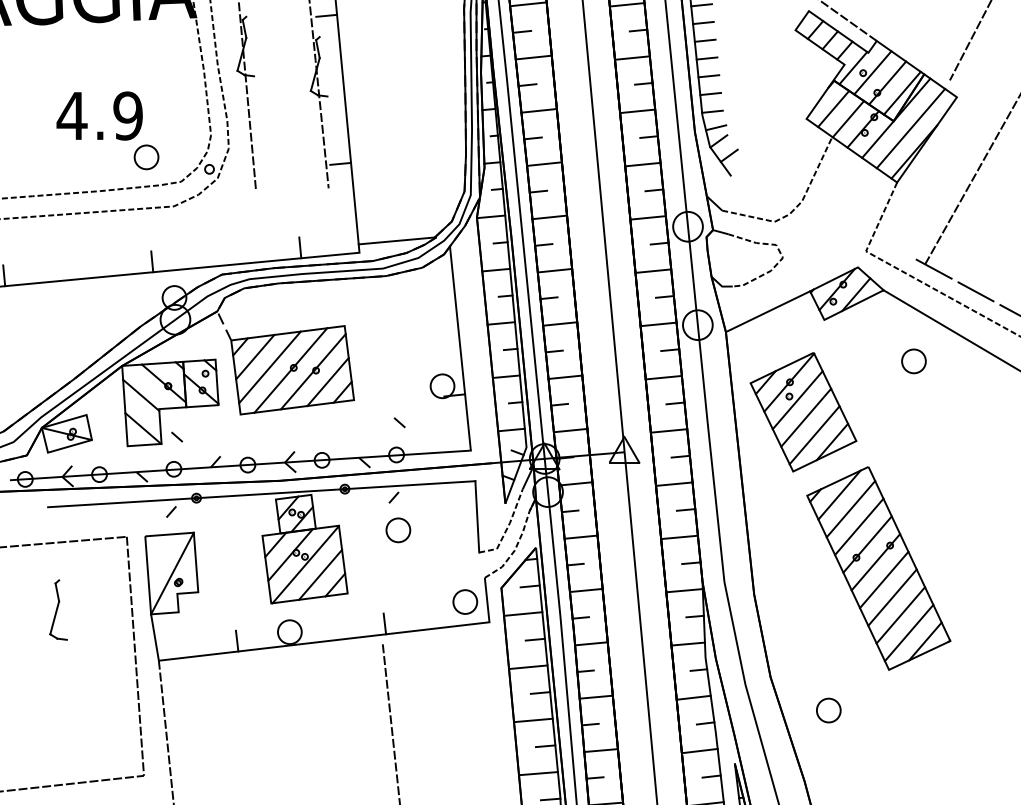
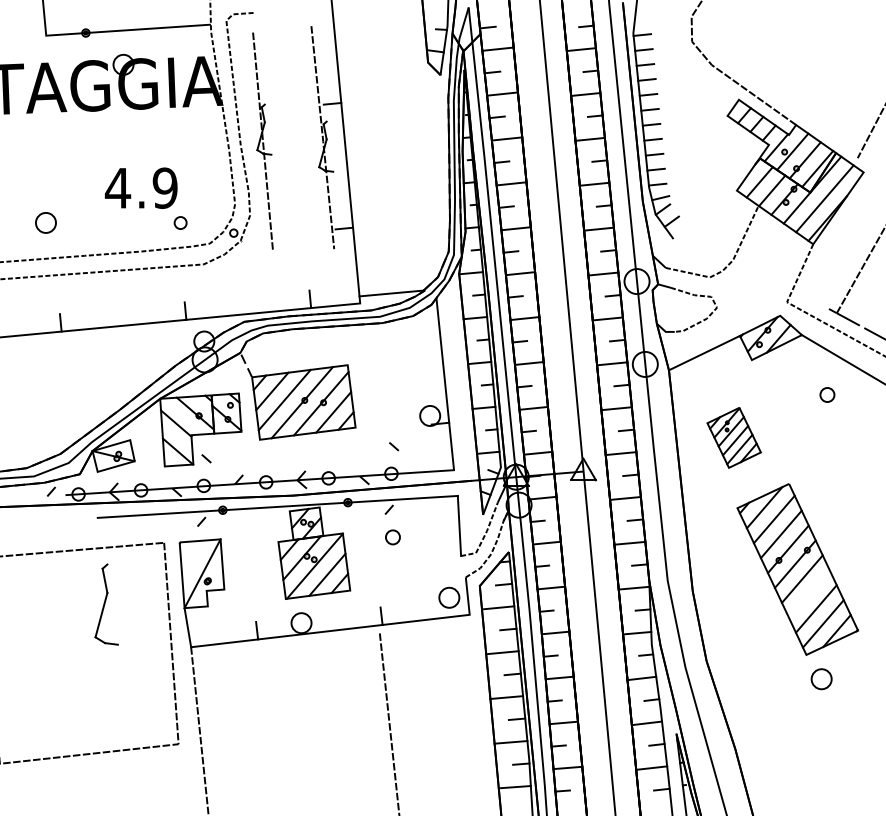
part: (146, 156) -> (180, 222), size x0.6
part: (914, 360) -> (827, 394), size x0.7
part: (802, 411) -> (733, 437), size x0.6
part: (397, 530) -> (392, 537), size x0.7
line: (891, 596) -> (808, 593), removed
part: (58, 610) -> (106, 604), size x1.6
part: (828, 710) -> (821, 679), moved

